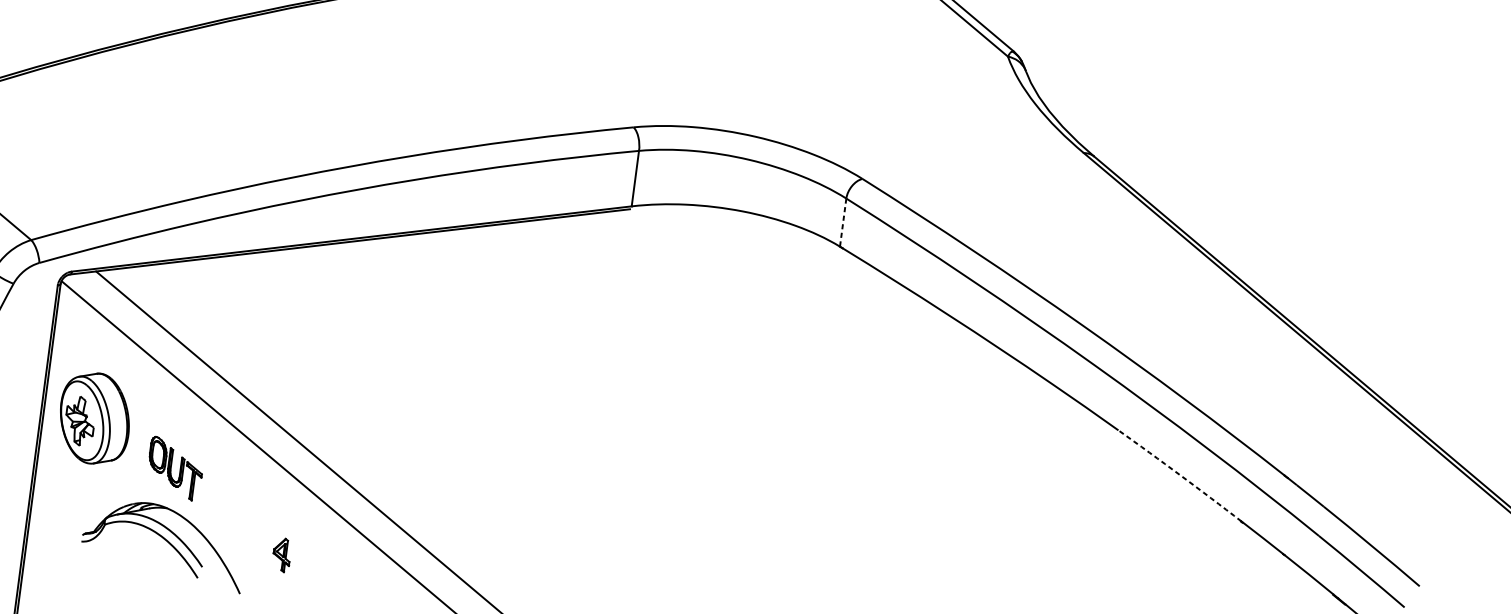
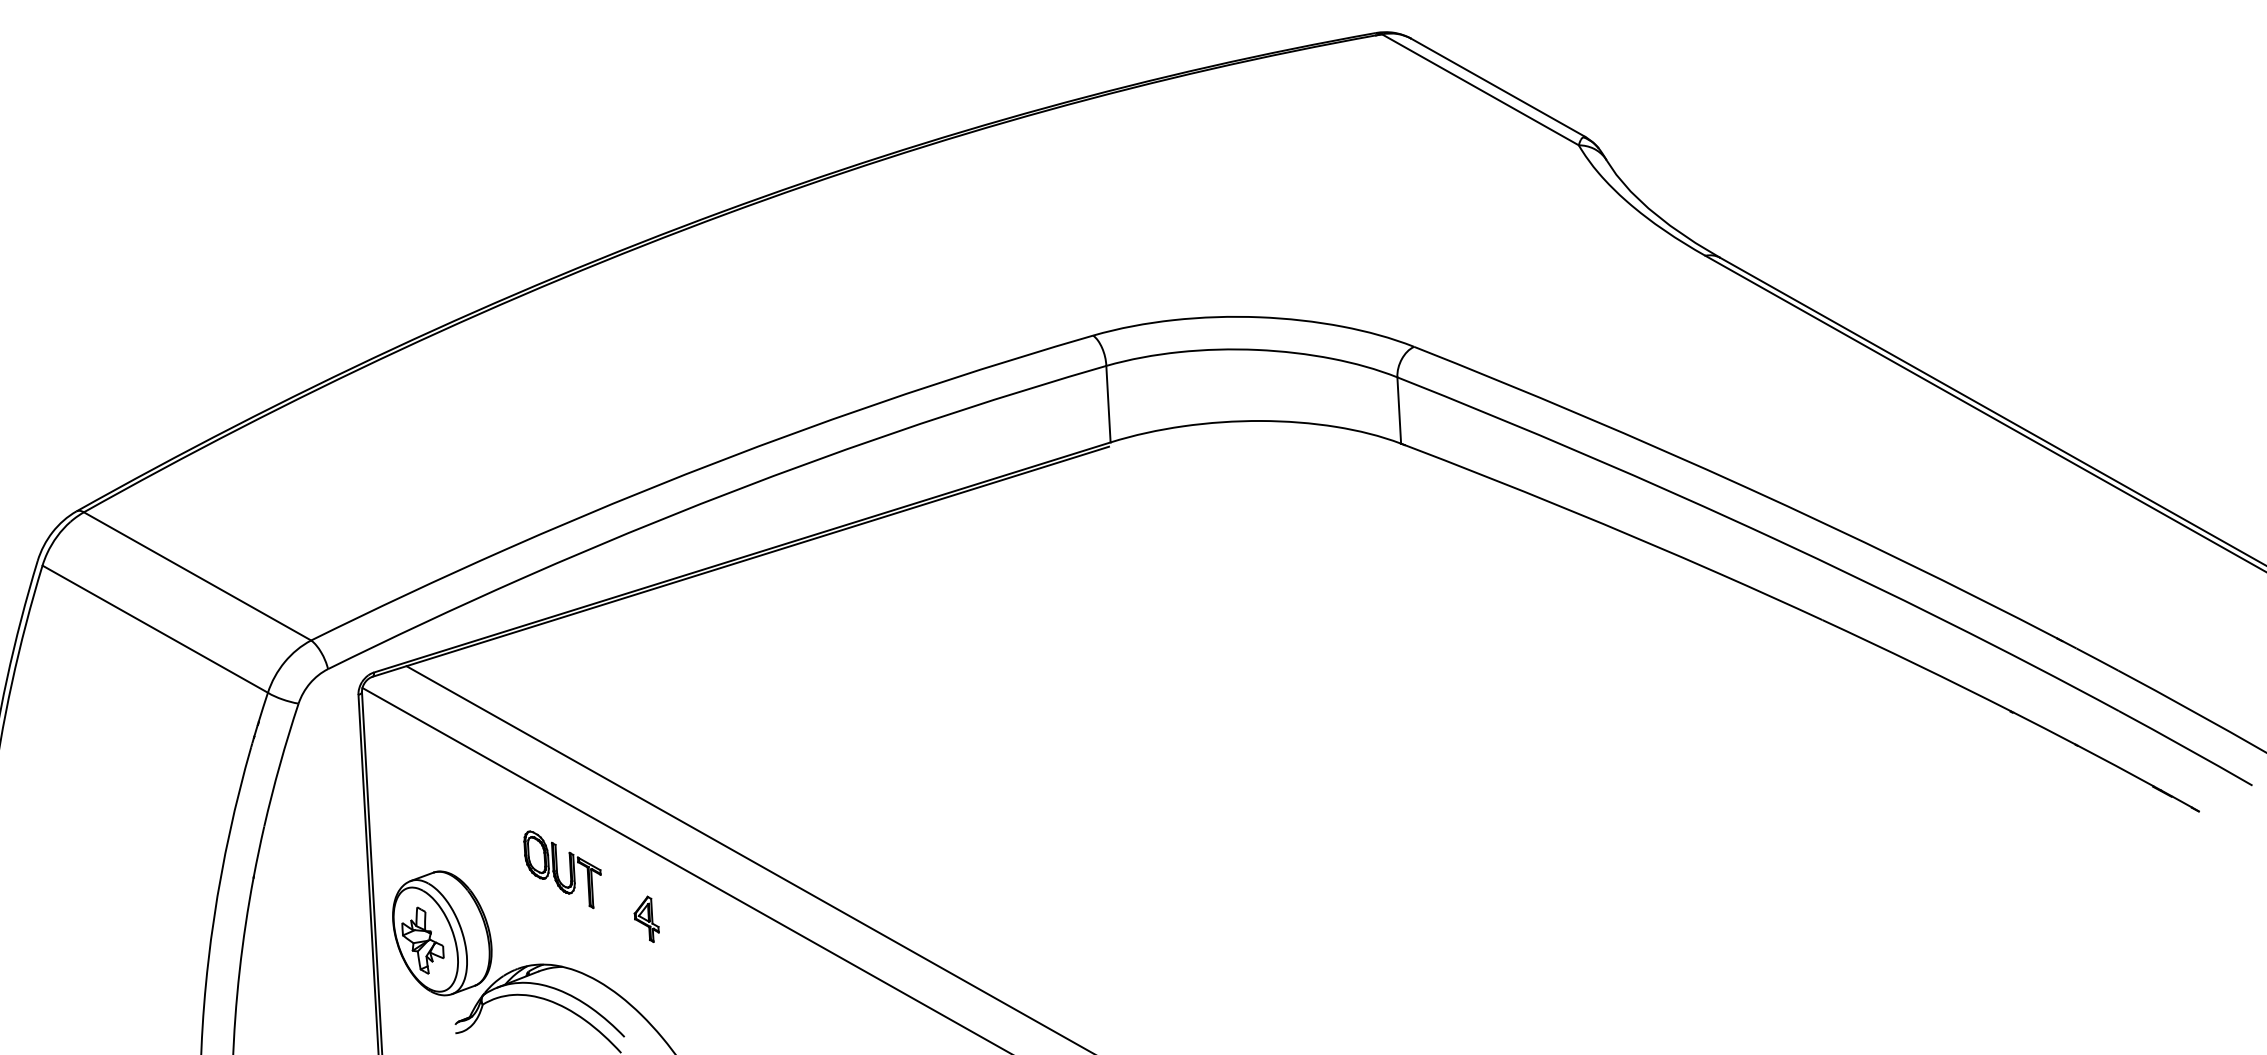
line: (843, 223) -> (1399, 411), dashed -> solid
part: (95, 418) -> (442, 933), moved
part: (174, 468) -> (562, 869), moved
arc: (1180, 475) -> (1917, 664), dashed -> solid
part: (281, 554) -> (646, 918), moved

